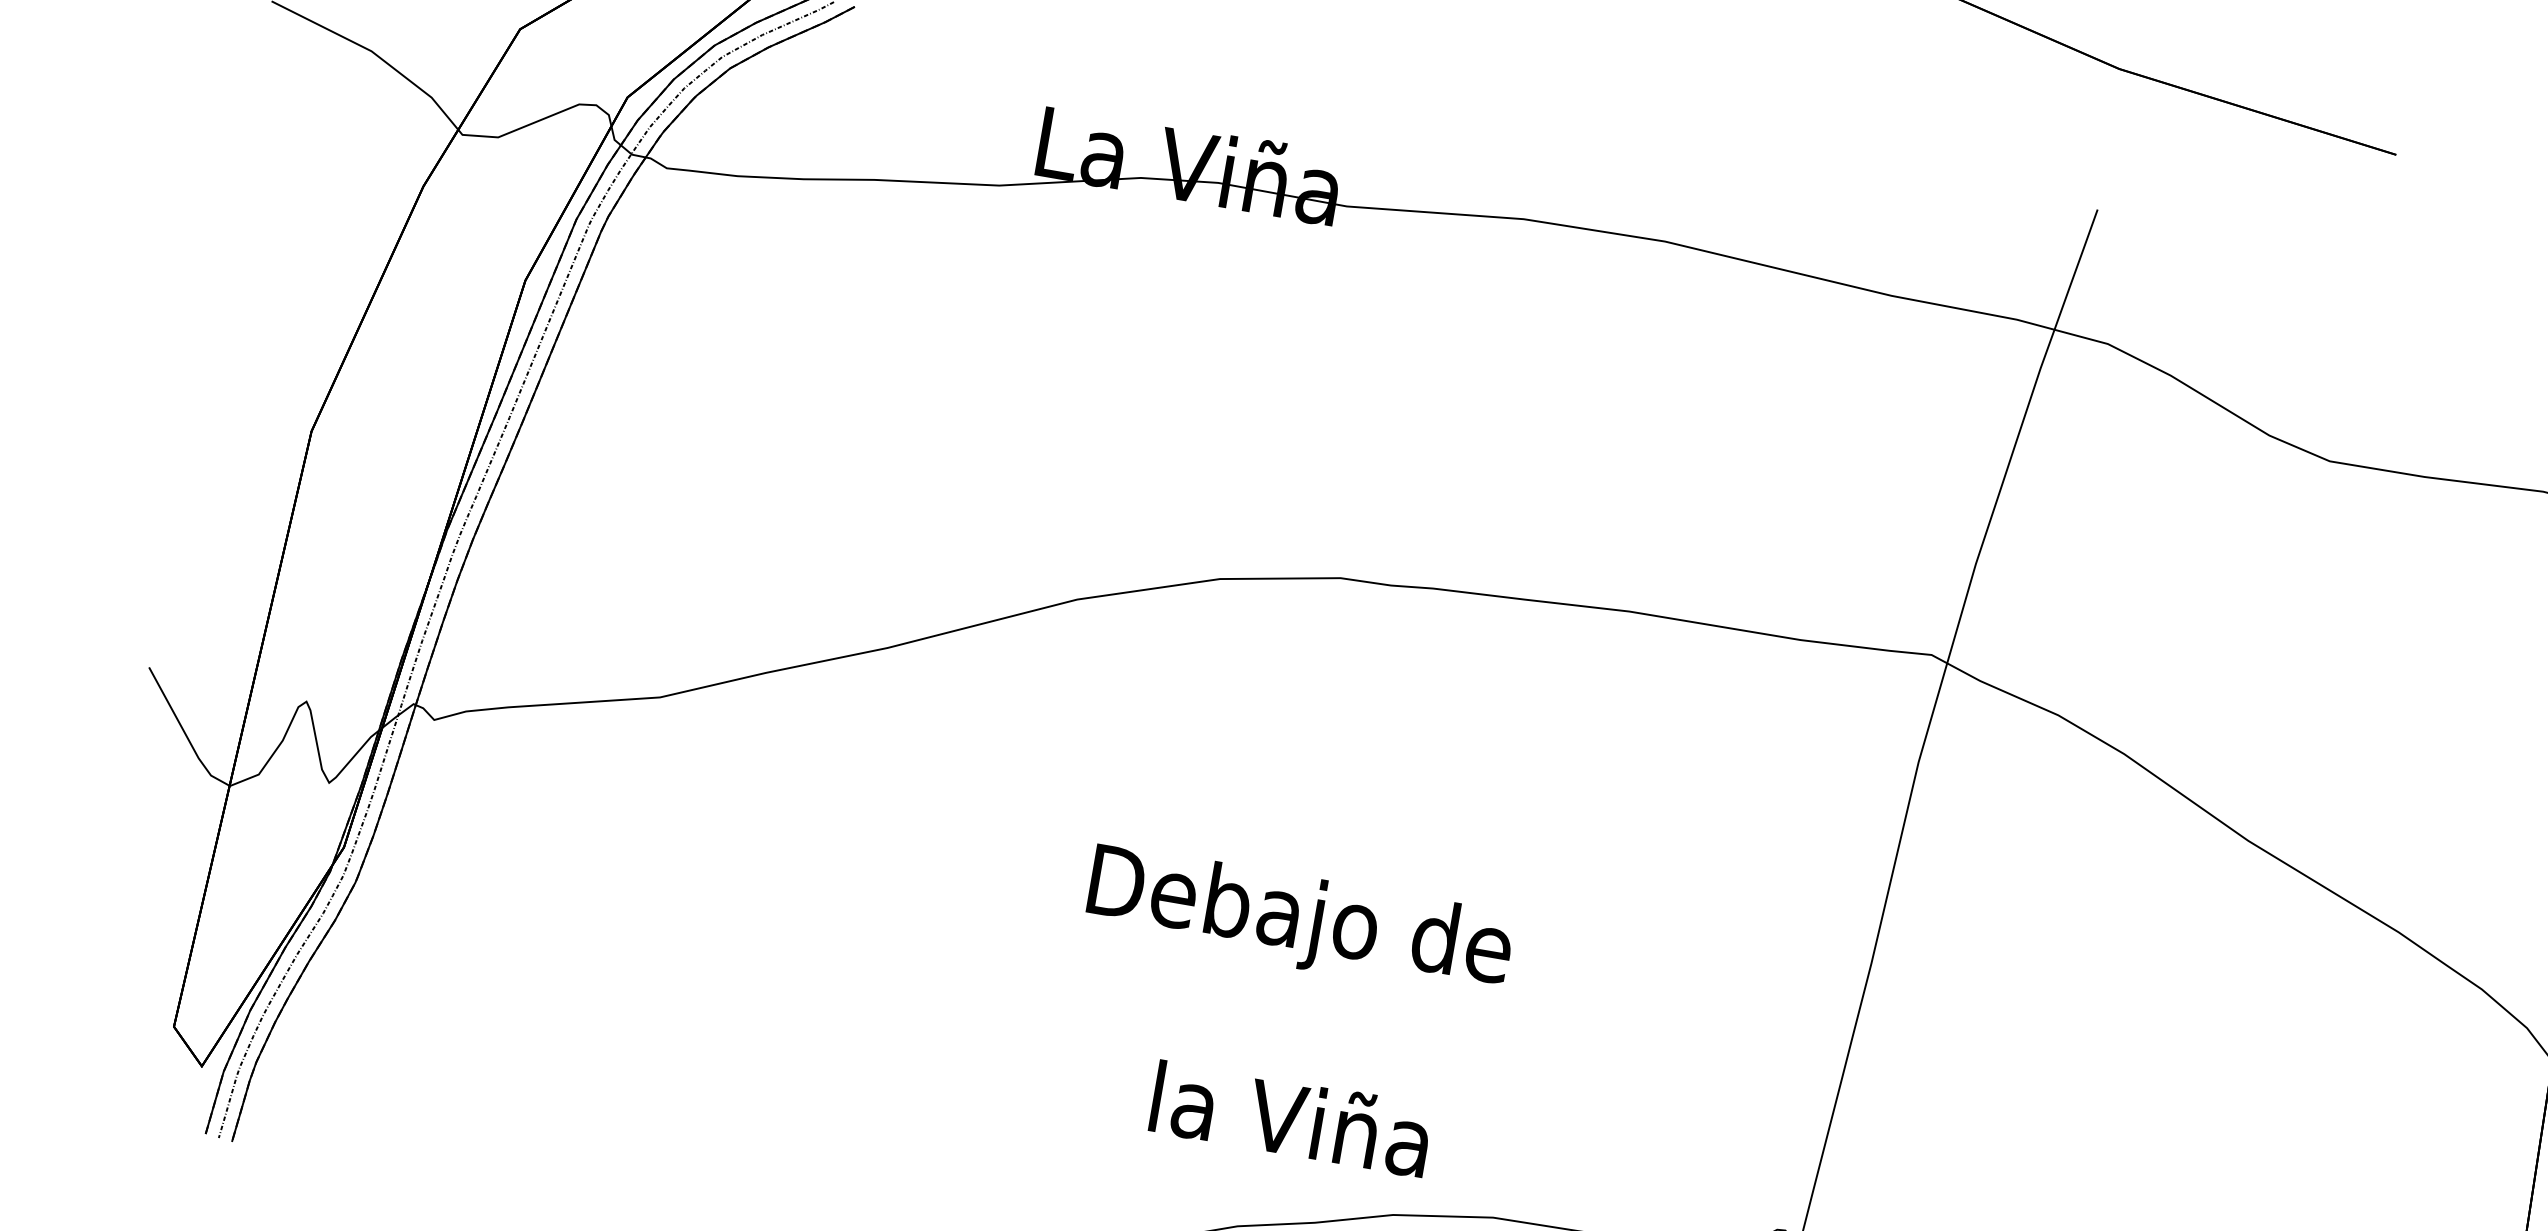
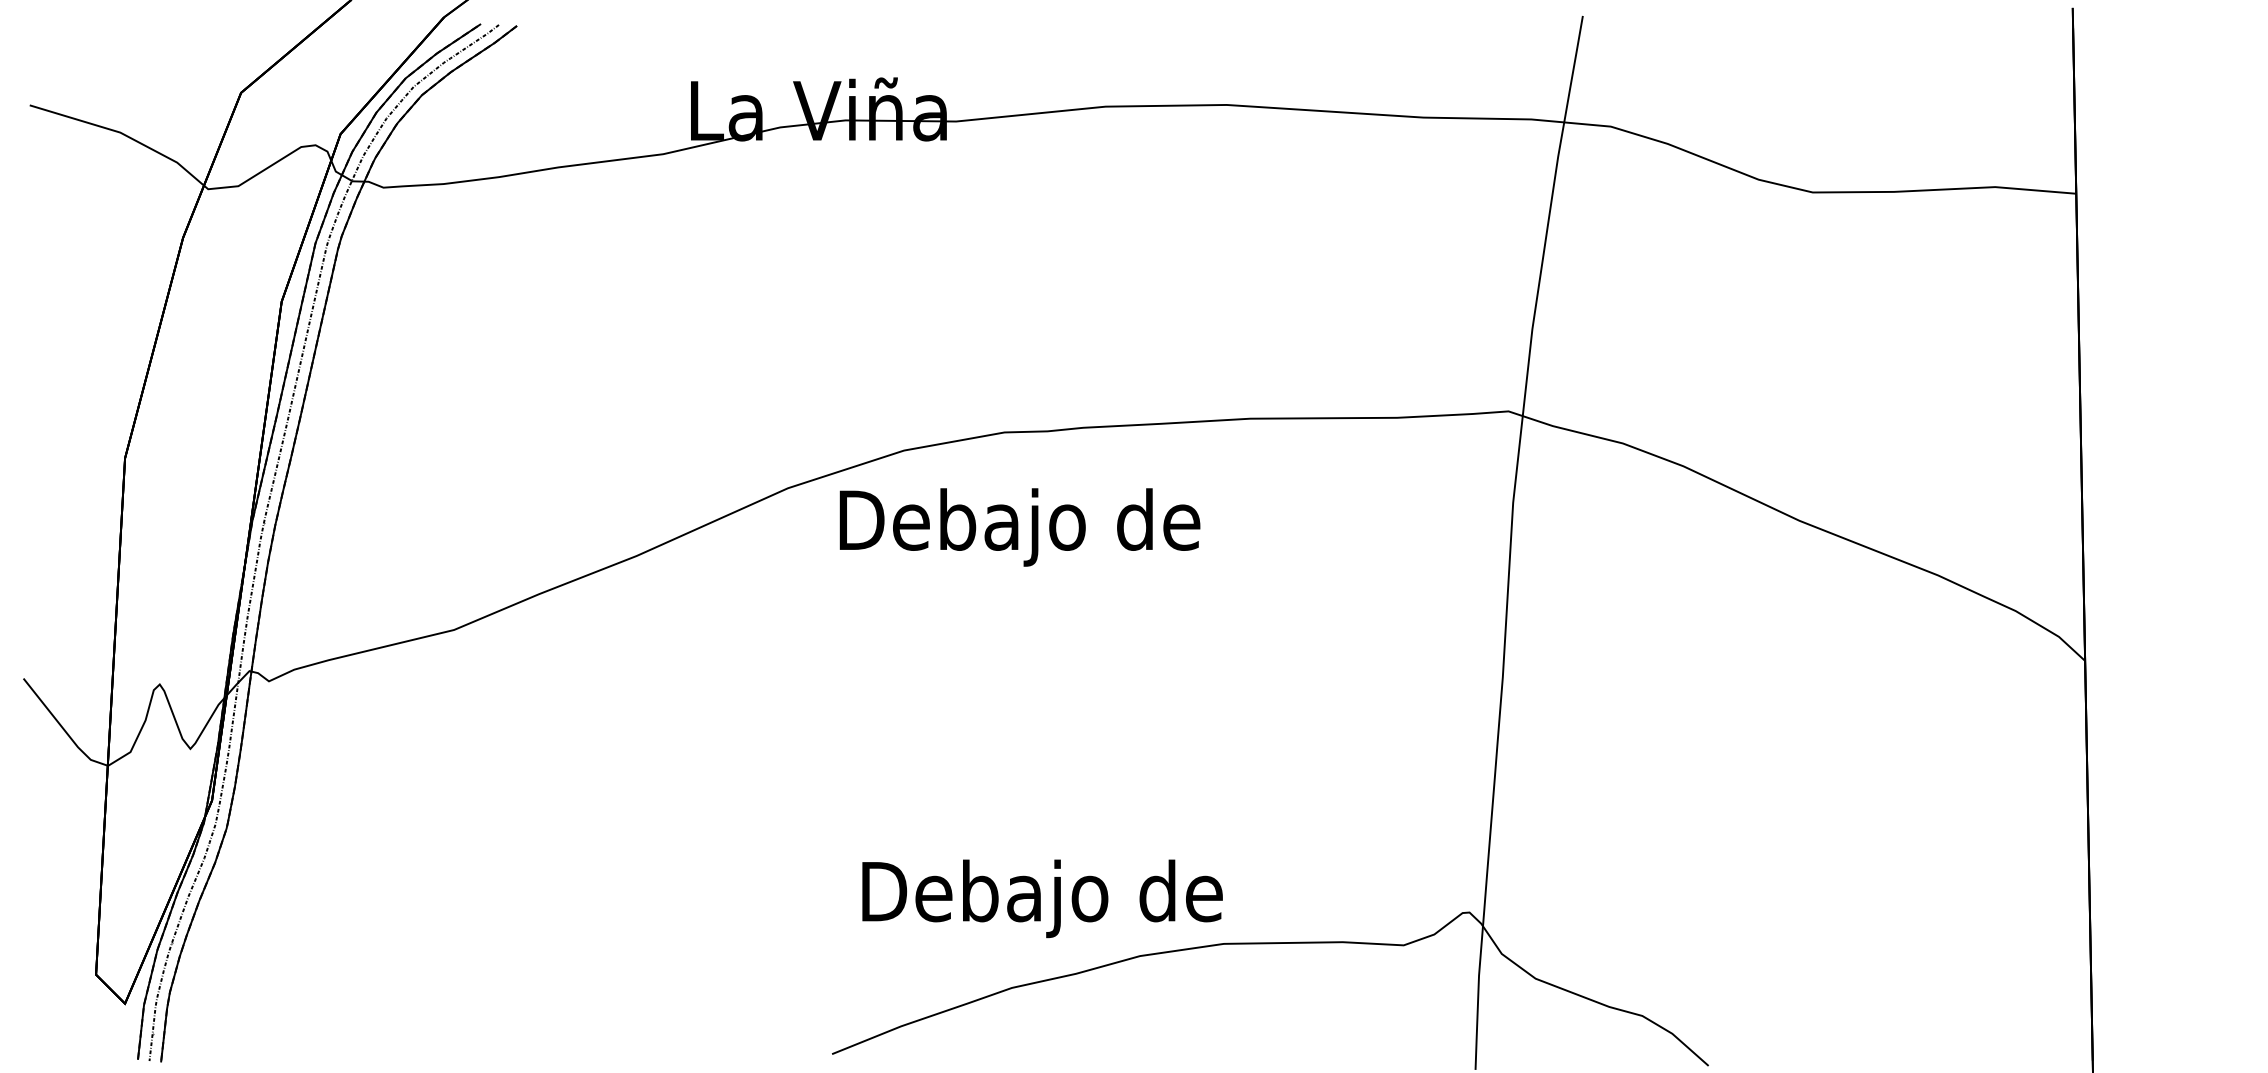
text: (1299, 922) -> (1019, 527), moved
text: (1291, 1128) -> (1042, 898), la Viña -> Debajo de

